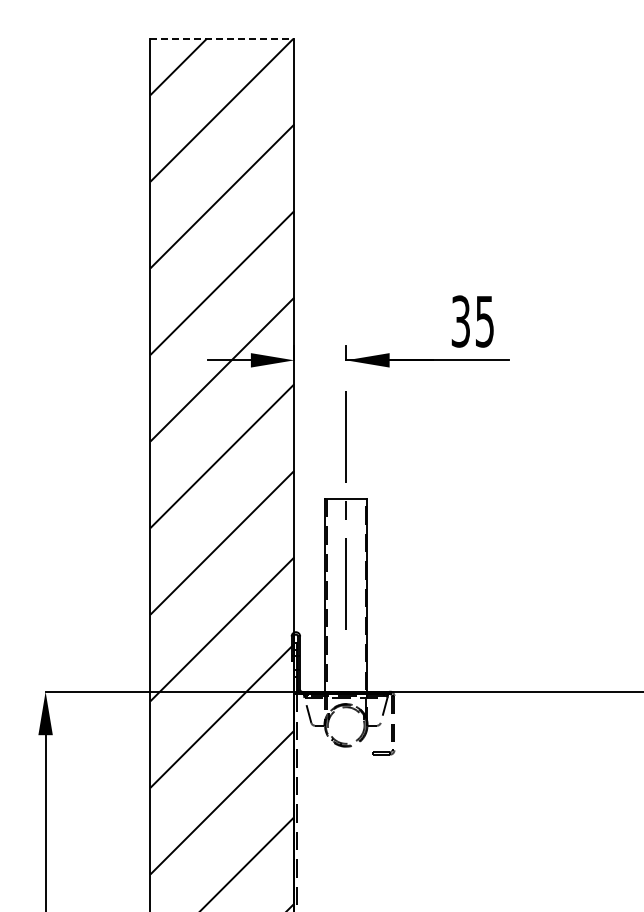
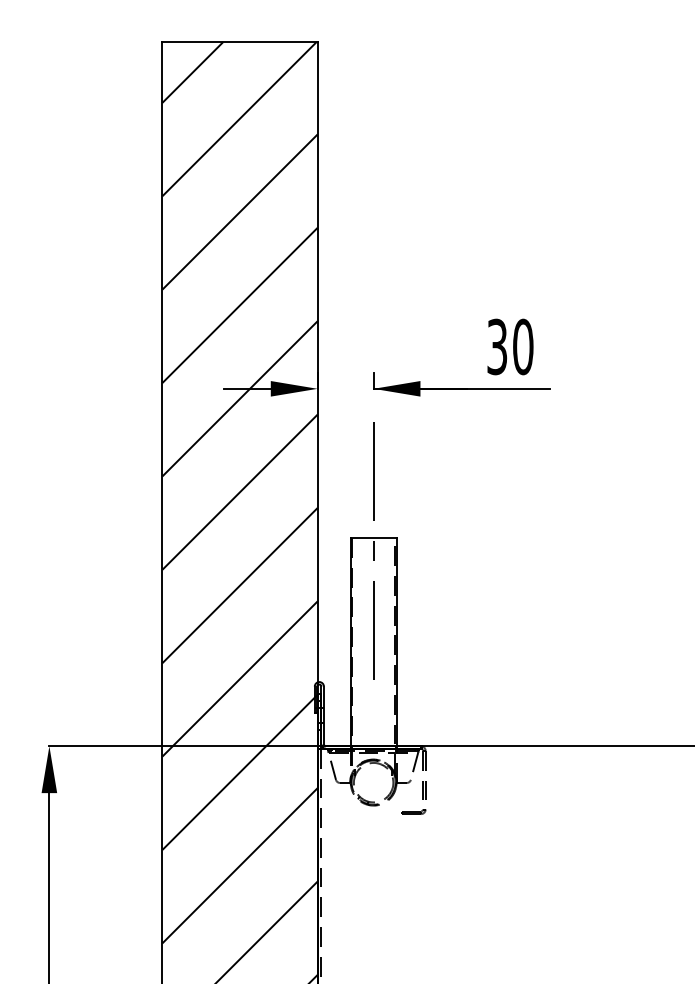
line: (222, 38) -> (240, 41), dashed -> solid
text: (484, 321) -> (522, 346), 35 -> 30

